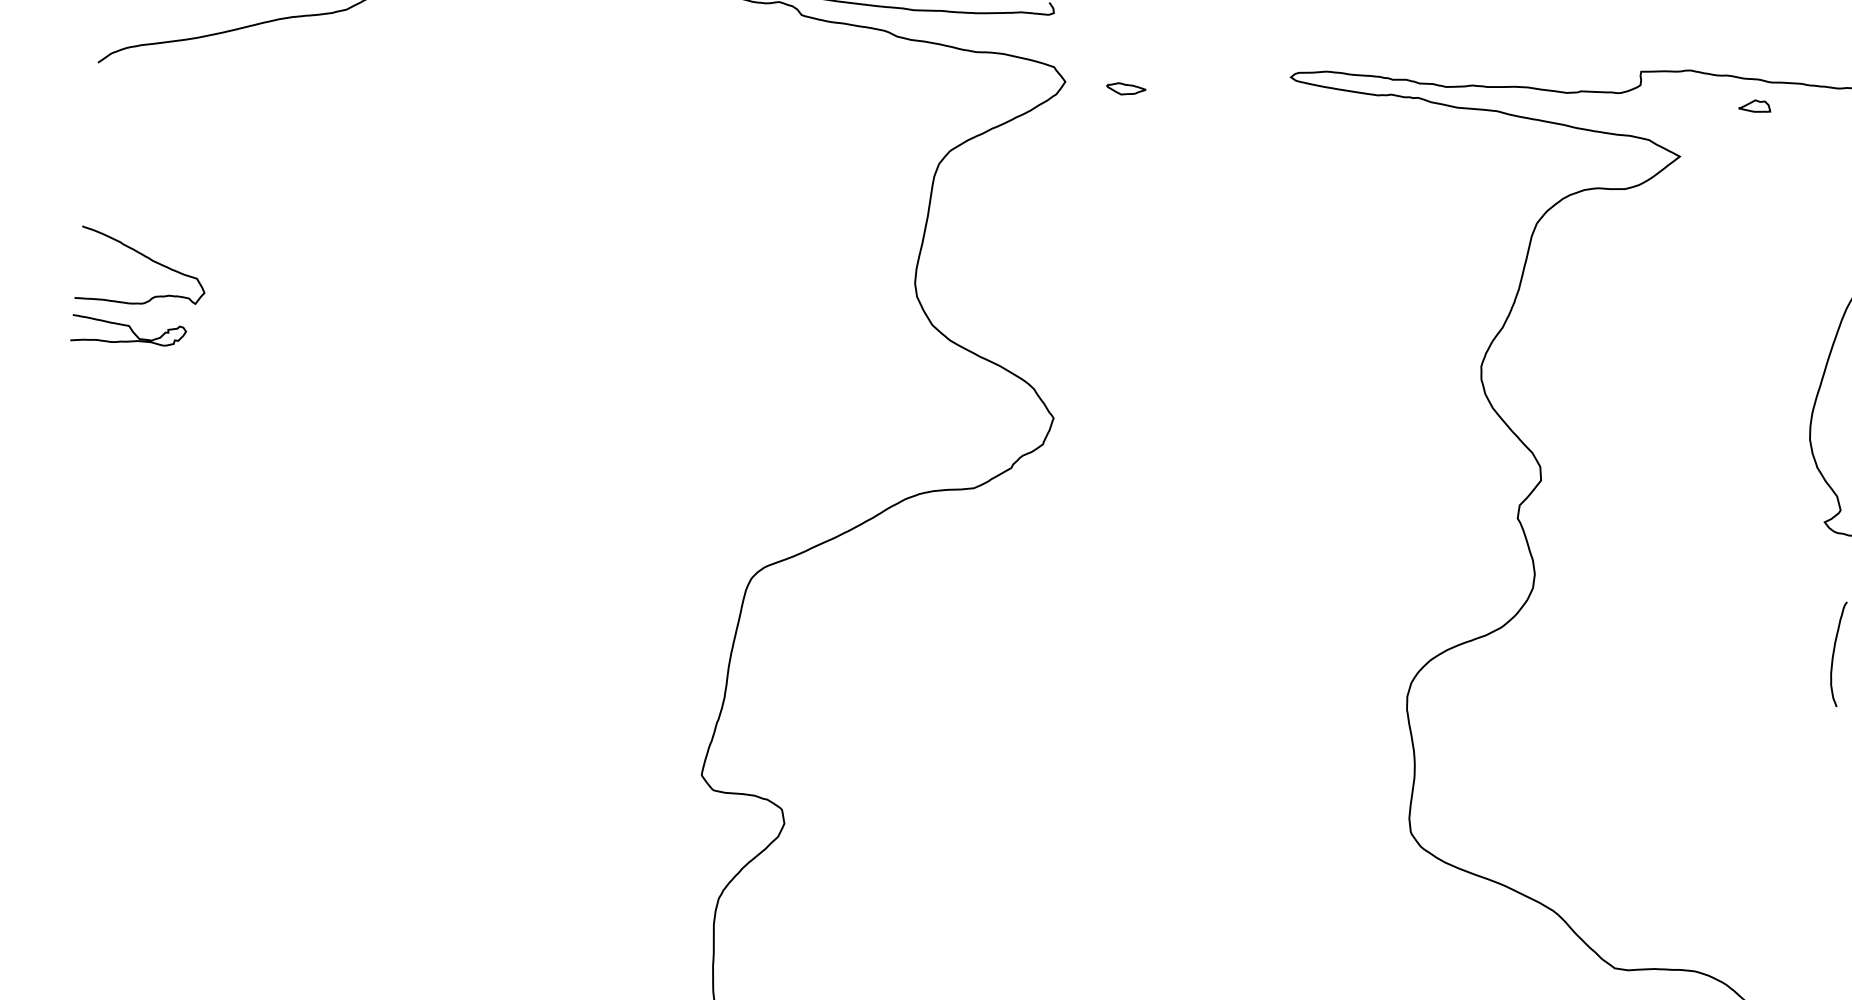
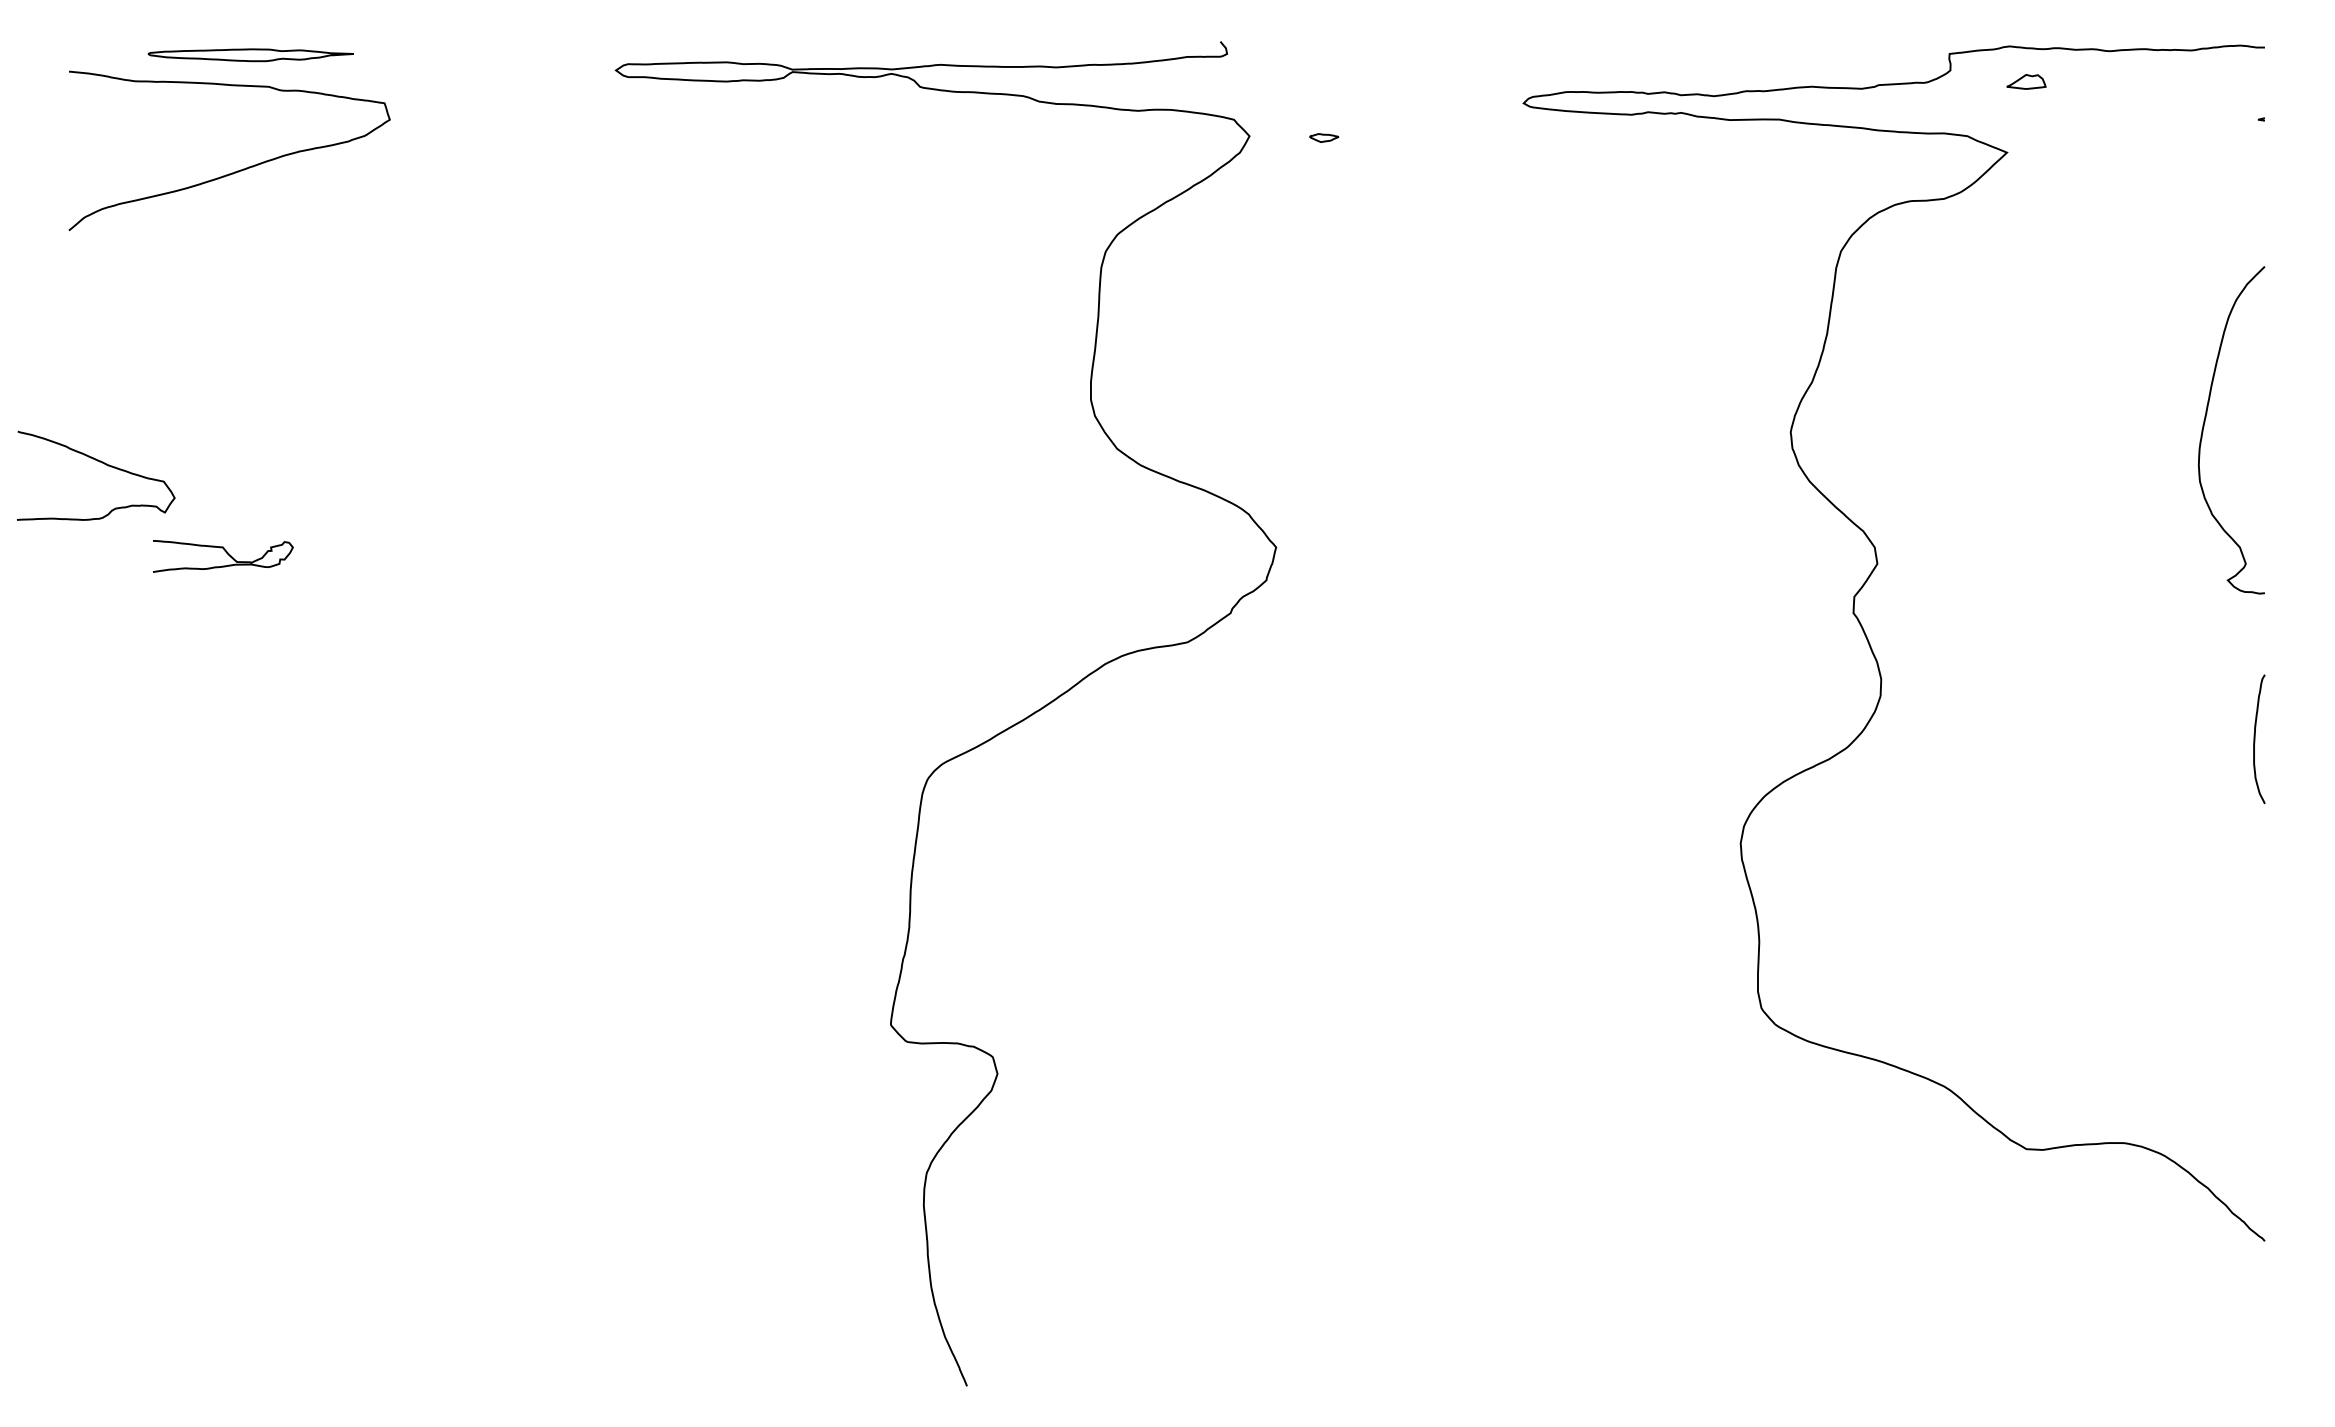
part: (1125, 88) -> (1323, 137), size x0.6
part: (1755, 105) -> (2026, 81), moved
curve: (146, 257) -> (99, 462), moved
curve: (131, 331) -> (226, 553), moved

